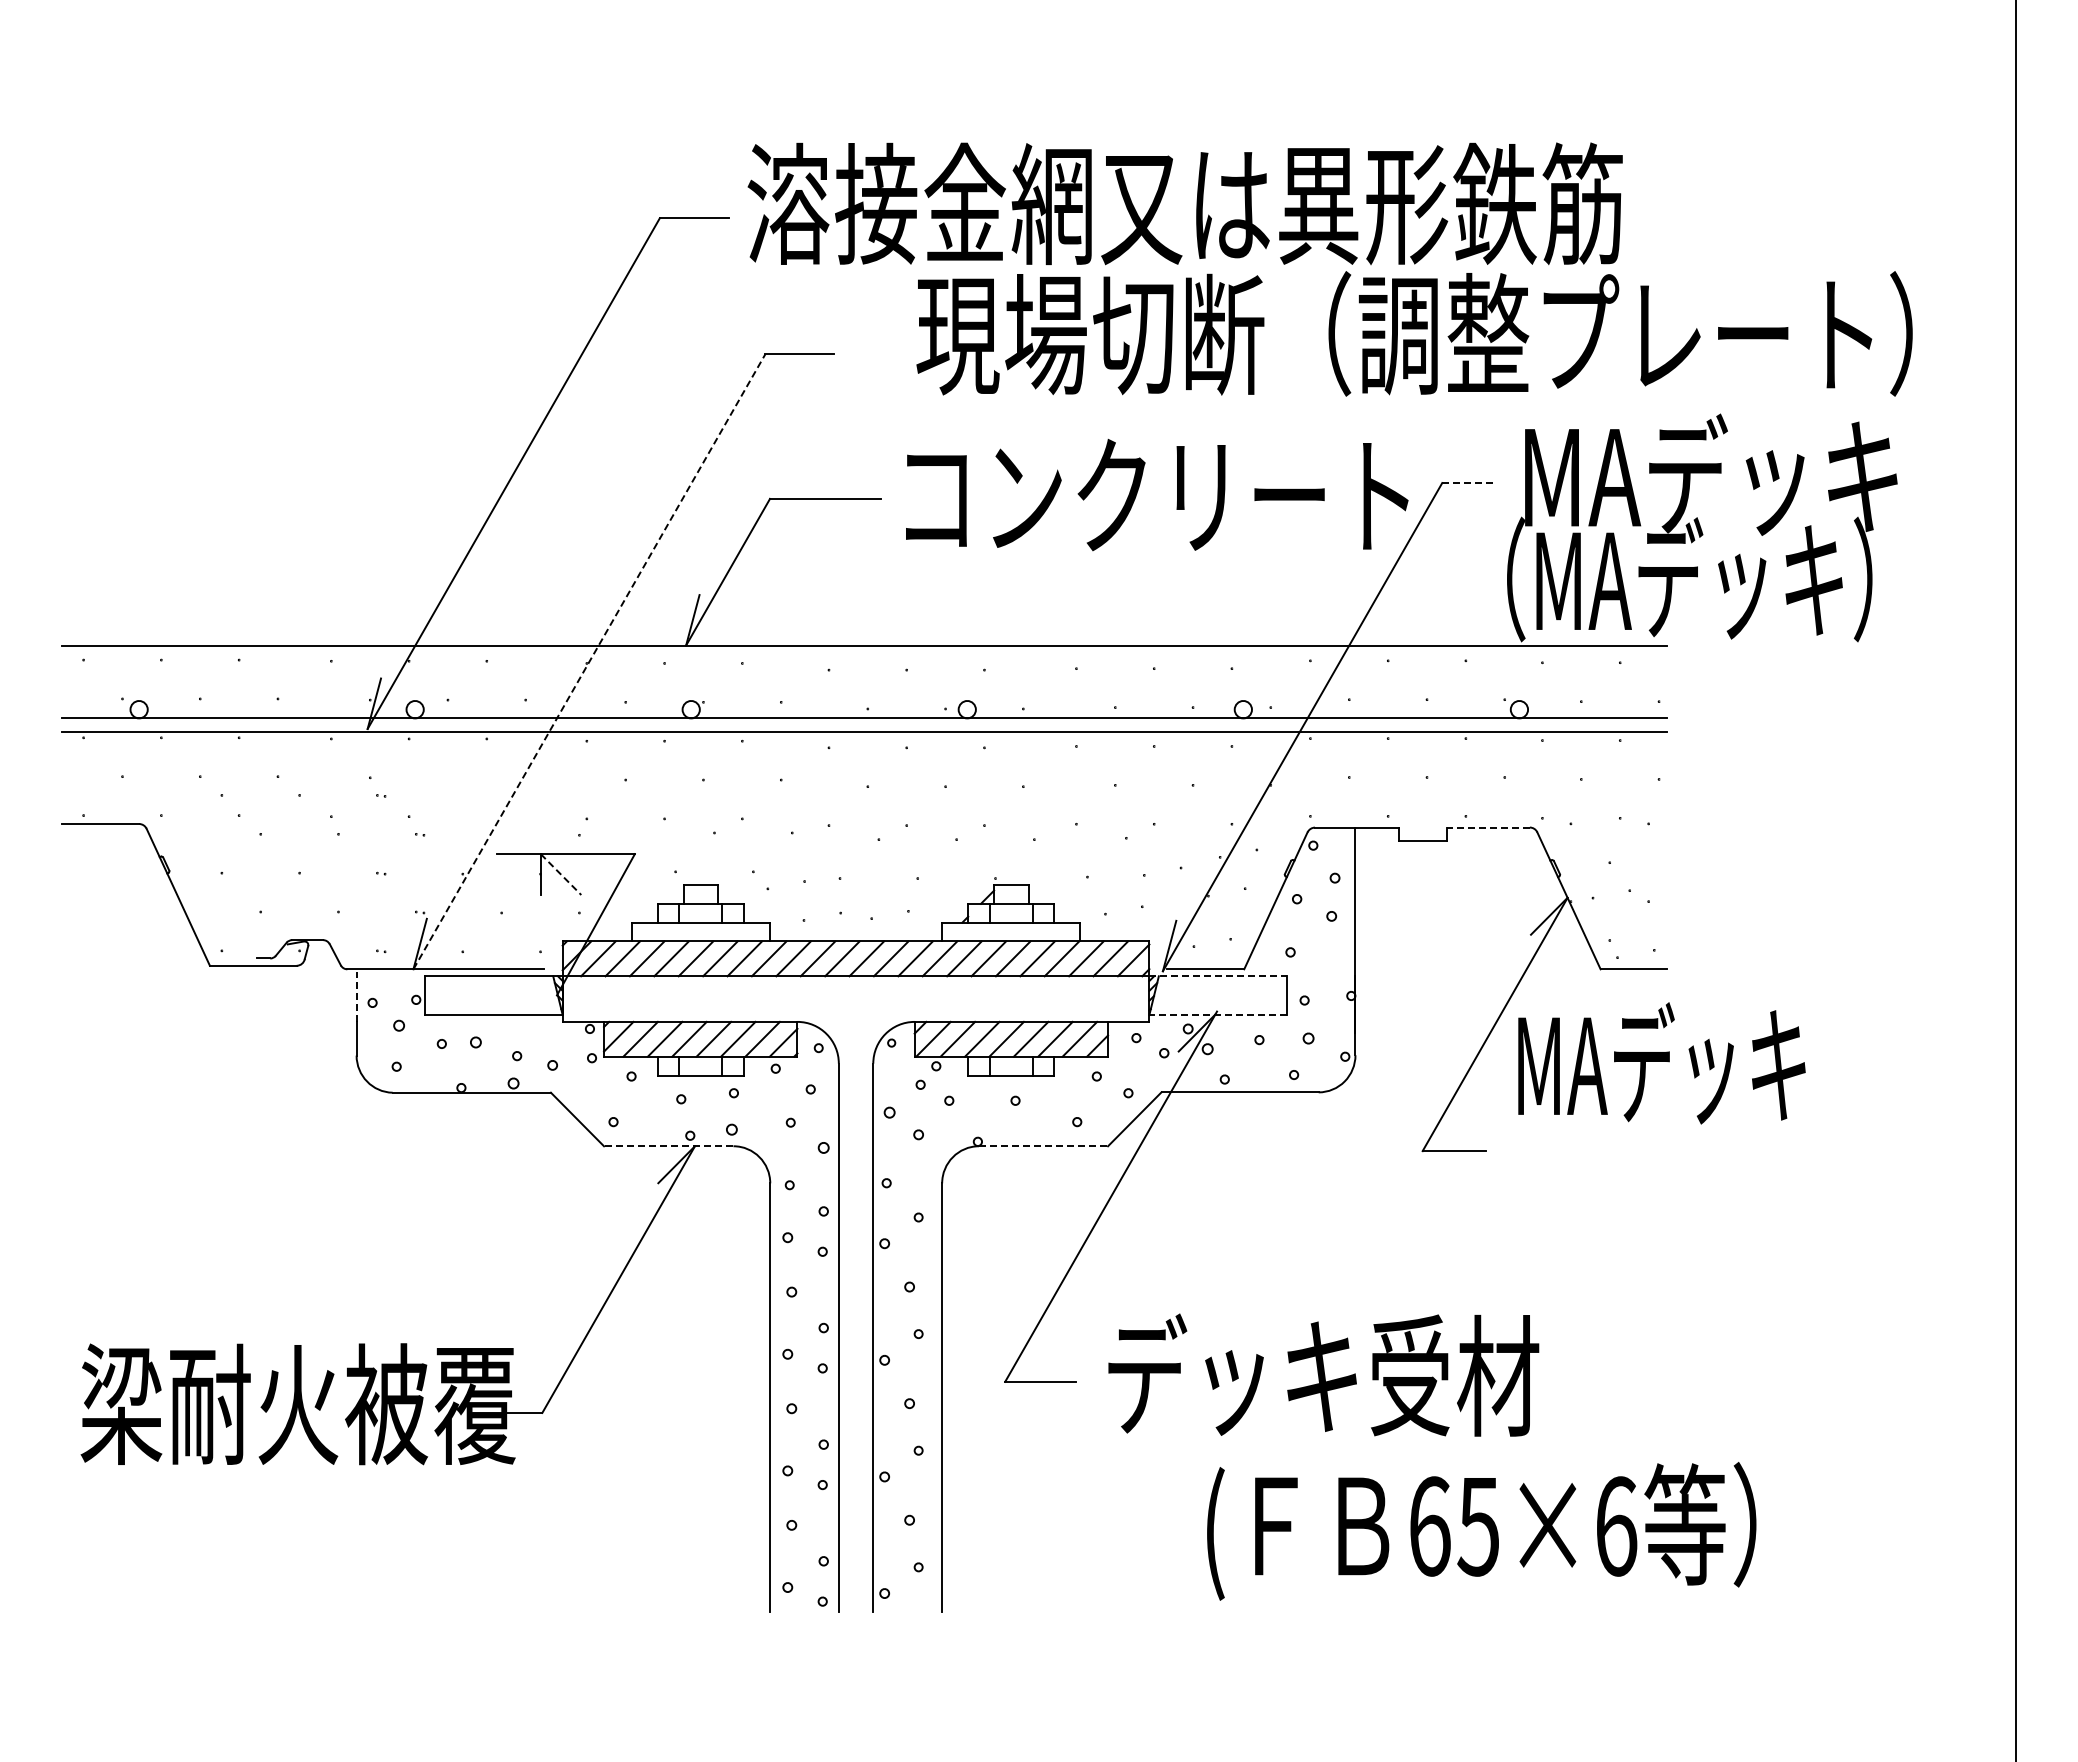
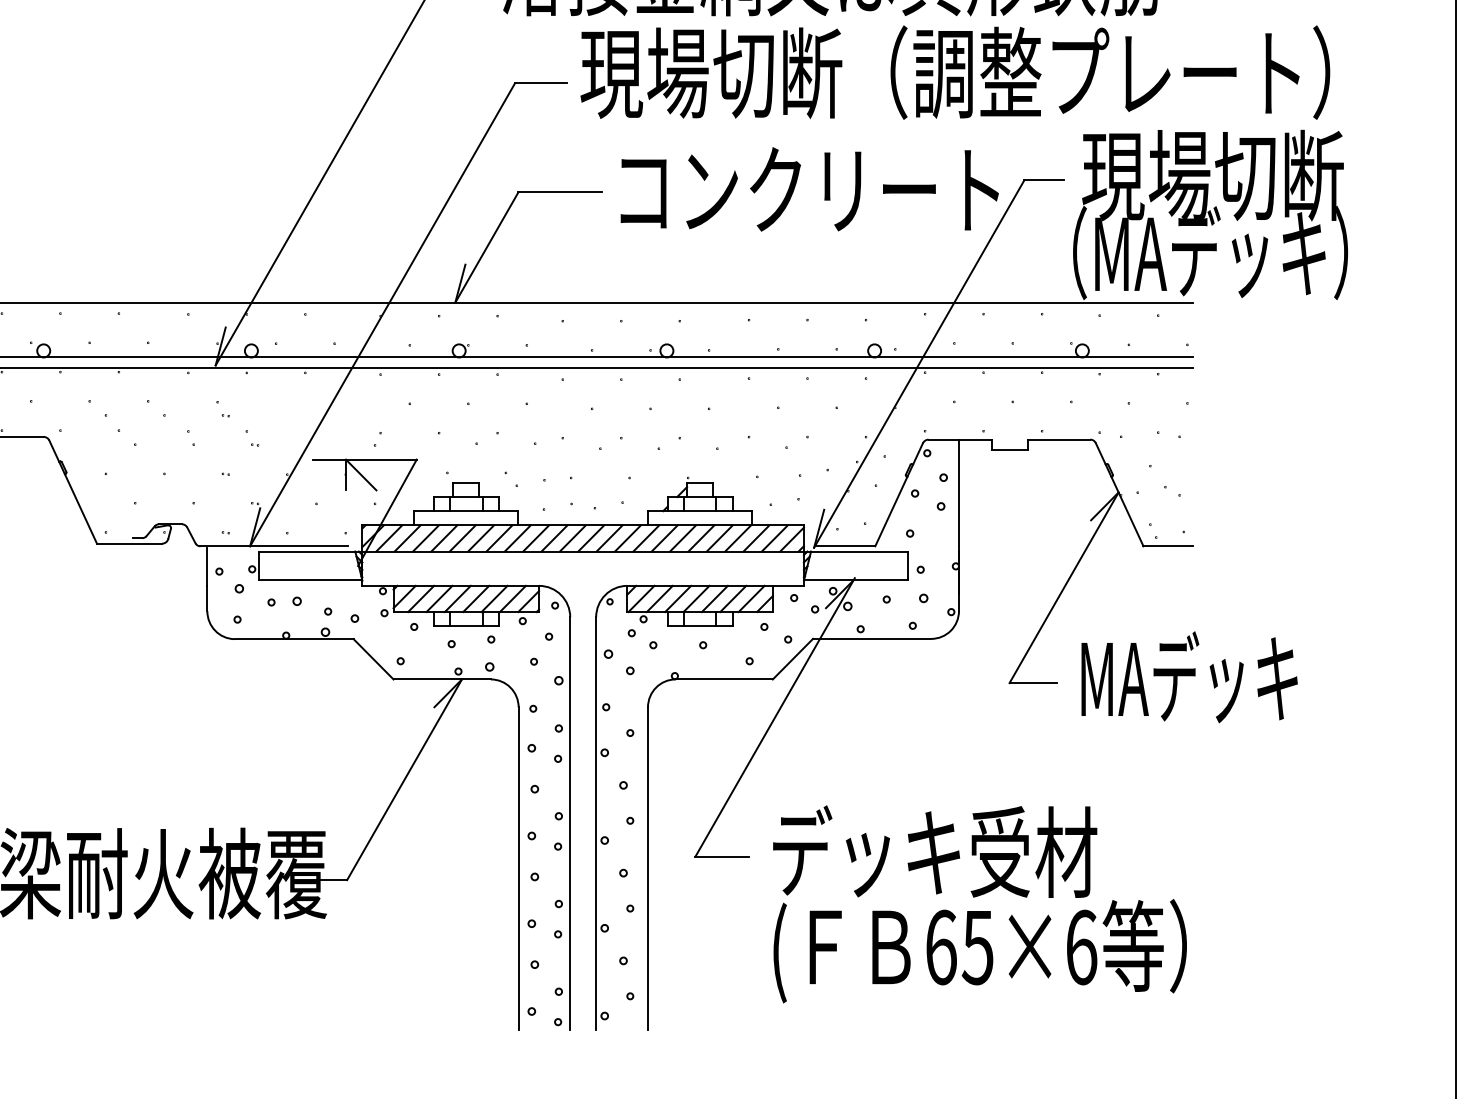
text: (1414, 333) -> (955, 72), moved
text: (1708, 475) -> (1224, 174), MAデッキ -> 現場切断
line: (1468, 483) -> (1044, 180), dashed -> solid
line: (589, 661) -> (382, 314), dashed -> solid
line: (1488, 827) -> (1059, 439), dashed -> solid
line: (561, 874) -> (361, 474), dashed -> solid
line: (1218, 976) -> (855, 551), dashed -> solid
line: (356, 997) -> (207, 567), dashed -> solid
line: (1217, 1014) -> (855, 580), dashed -> solid
text: (1661, 1063) -> (1189, 677), moved
line: (668, 1146) -> (442, 679), dashed -> solid
line: (1043, 1146) -> (724, 679), dashed -> solid
text: (1481, 1531) -> (980, 951), moved

